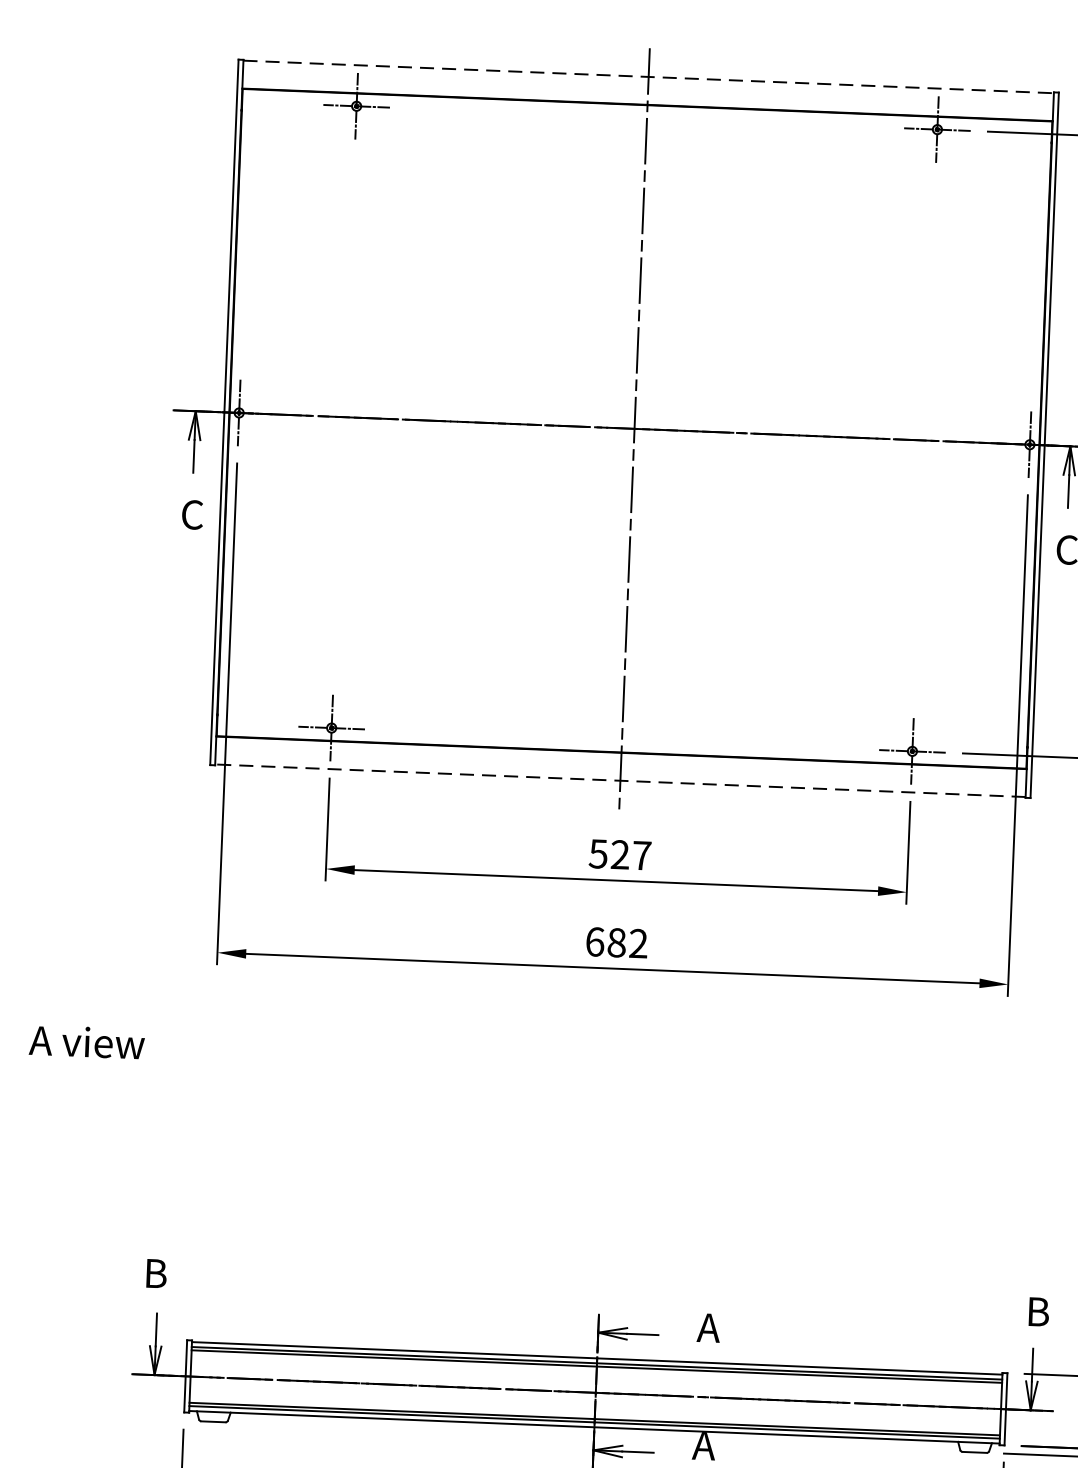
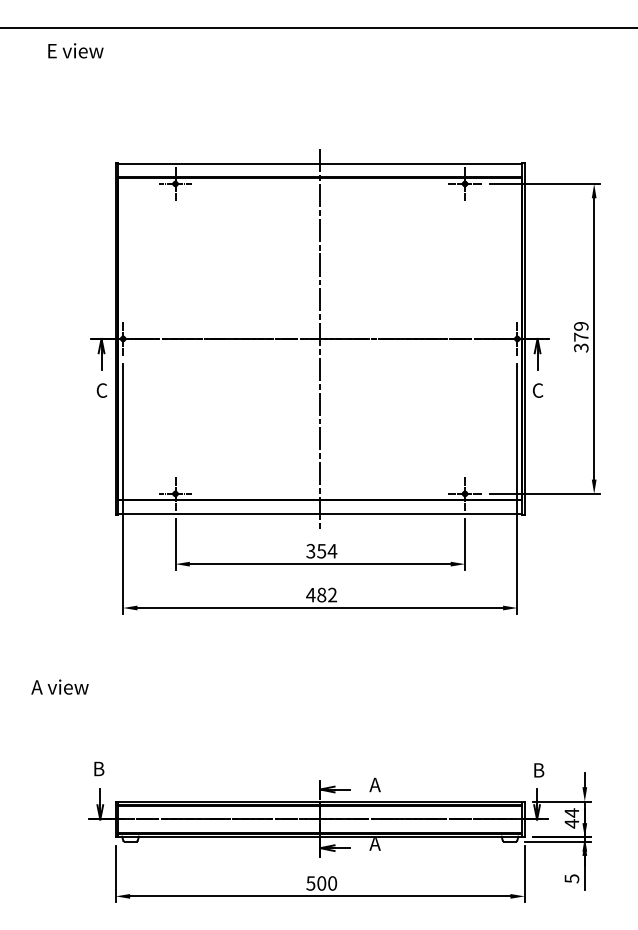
line: (649, 76) -> (320, 163), dashed -> solid
line: (618, 780) -> (319, 514), dashed -> solid
text: (619, 853) -> (321, 550), 527 -> 354
text: (594, 940) -> (310, 594), 682 -> 482
text: (85, 1040) -> (59, 686), moved

